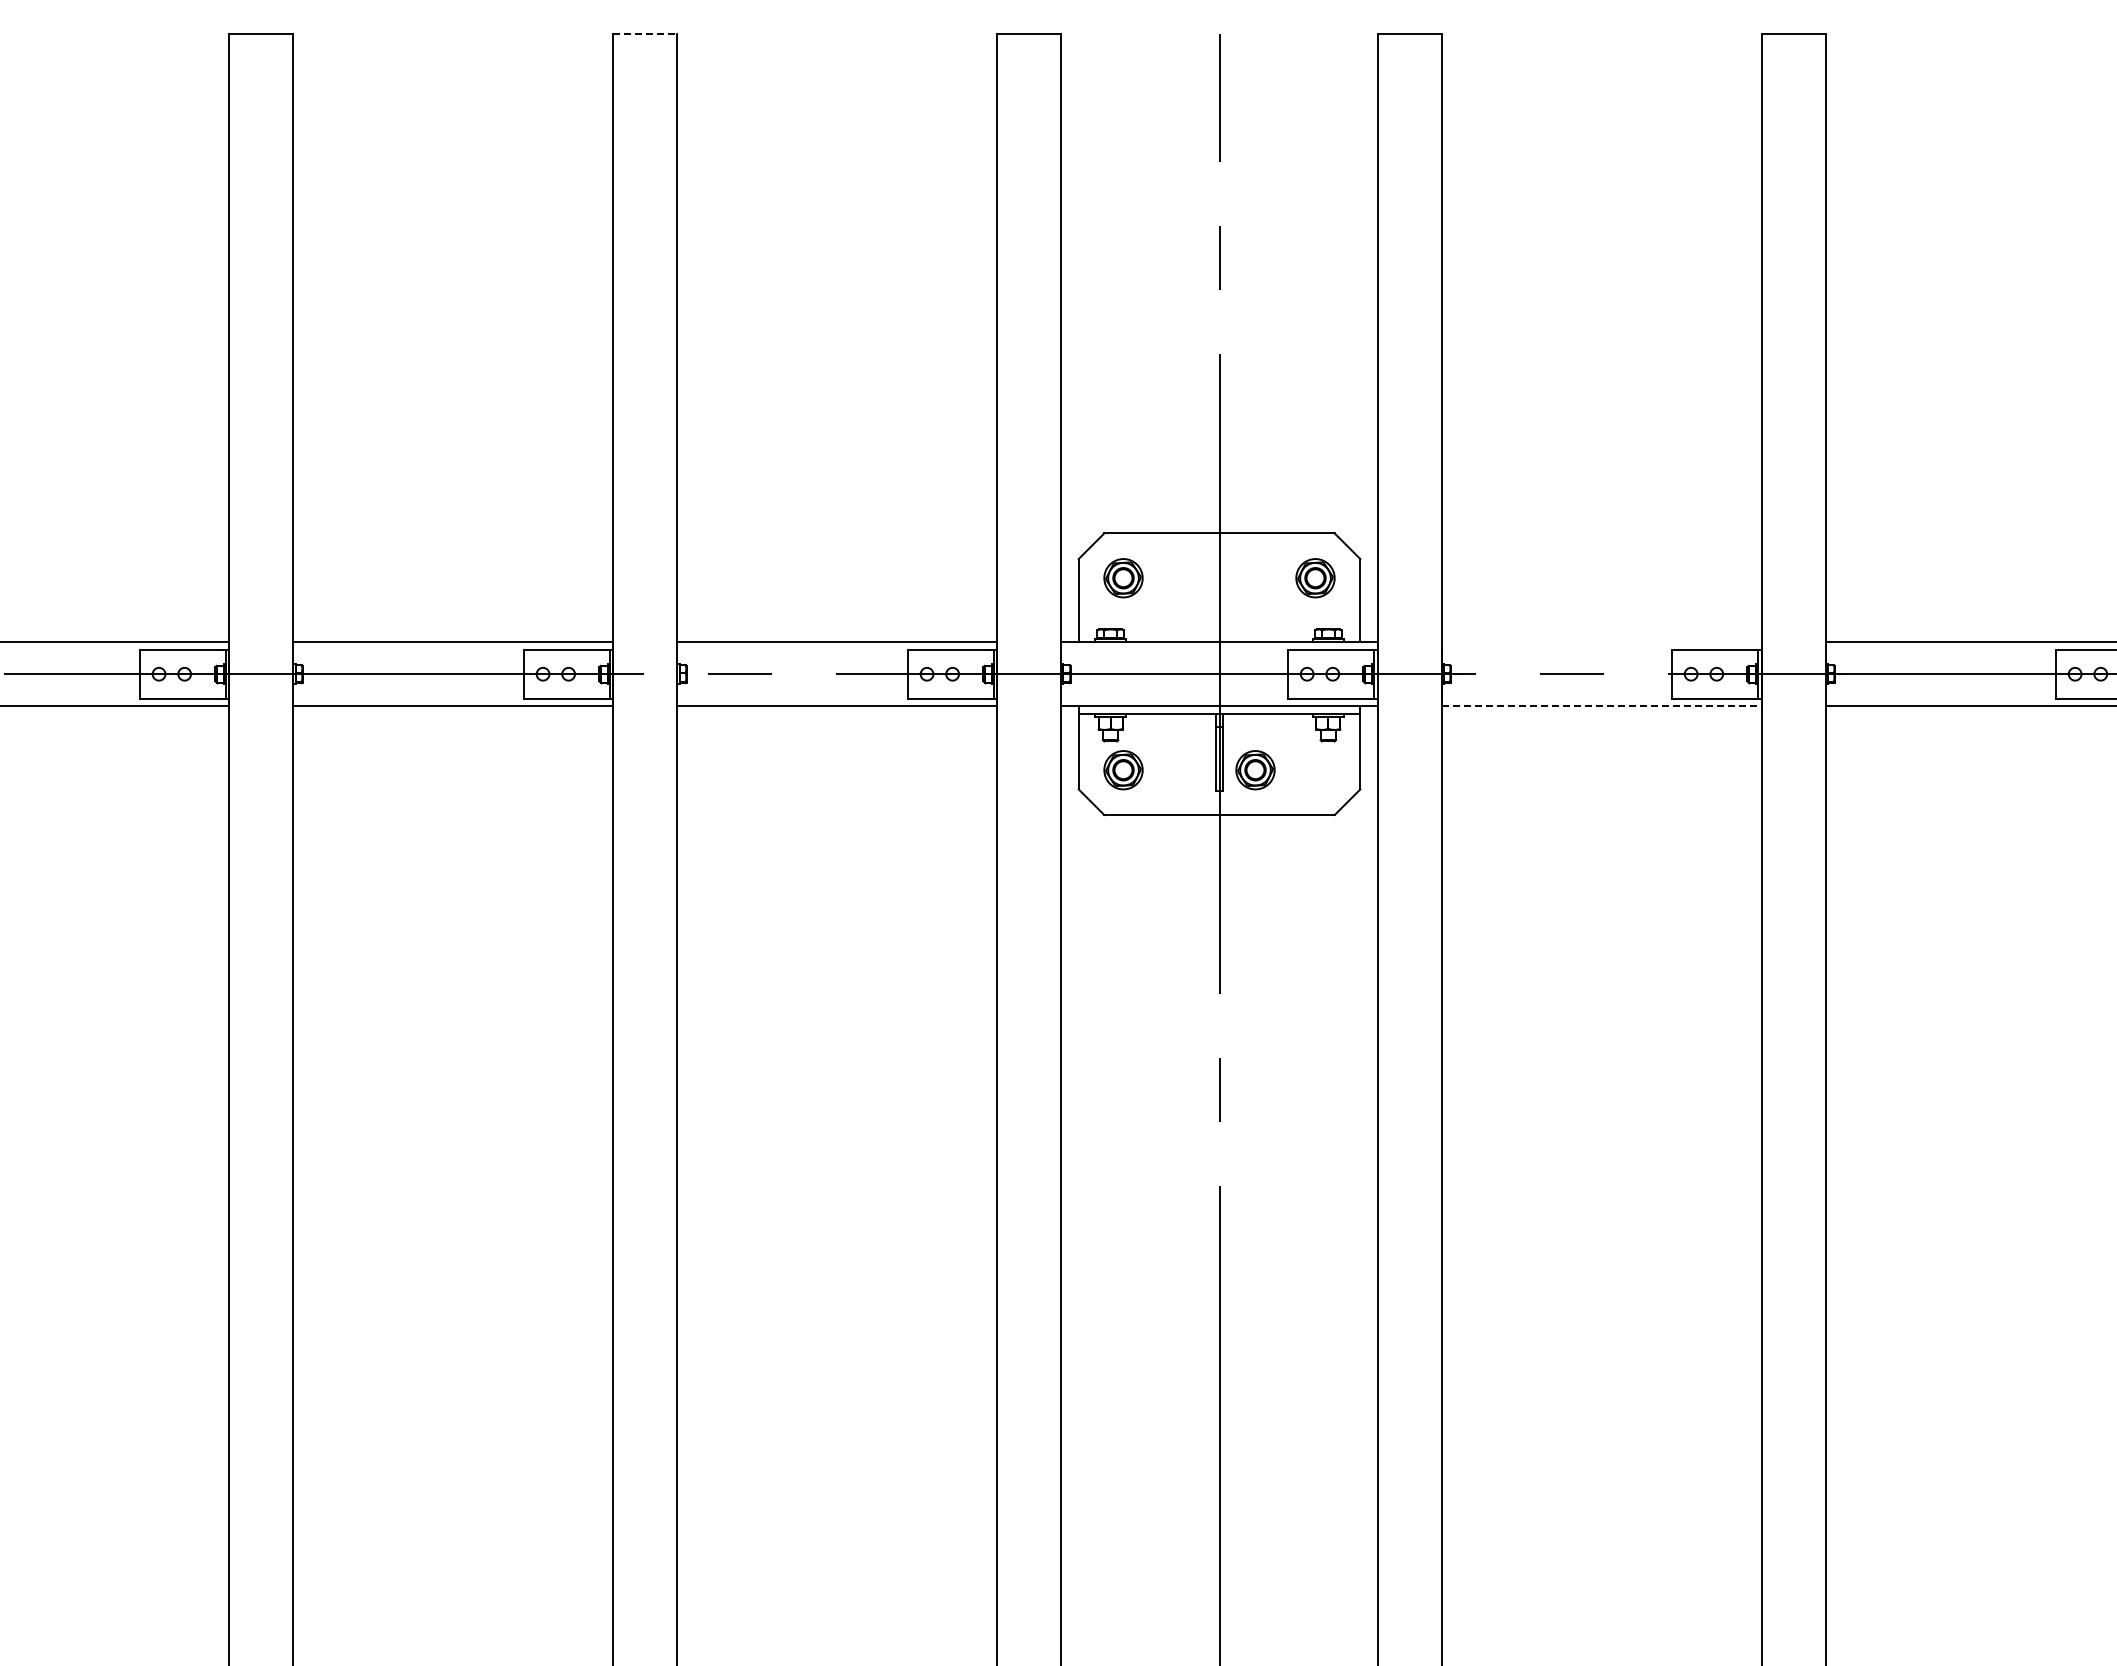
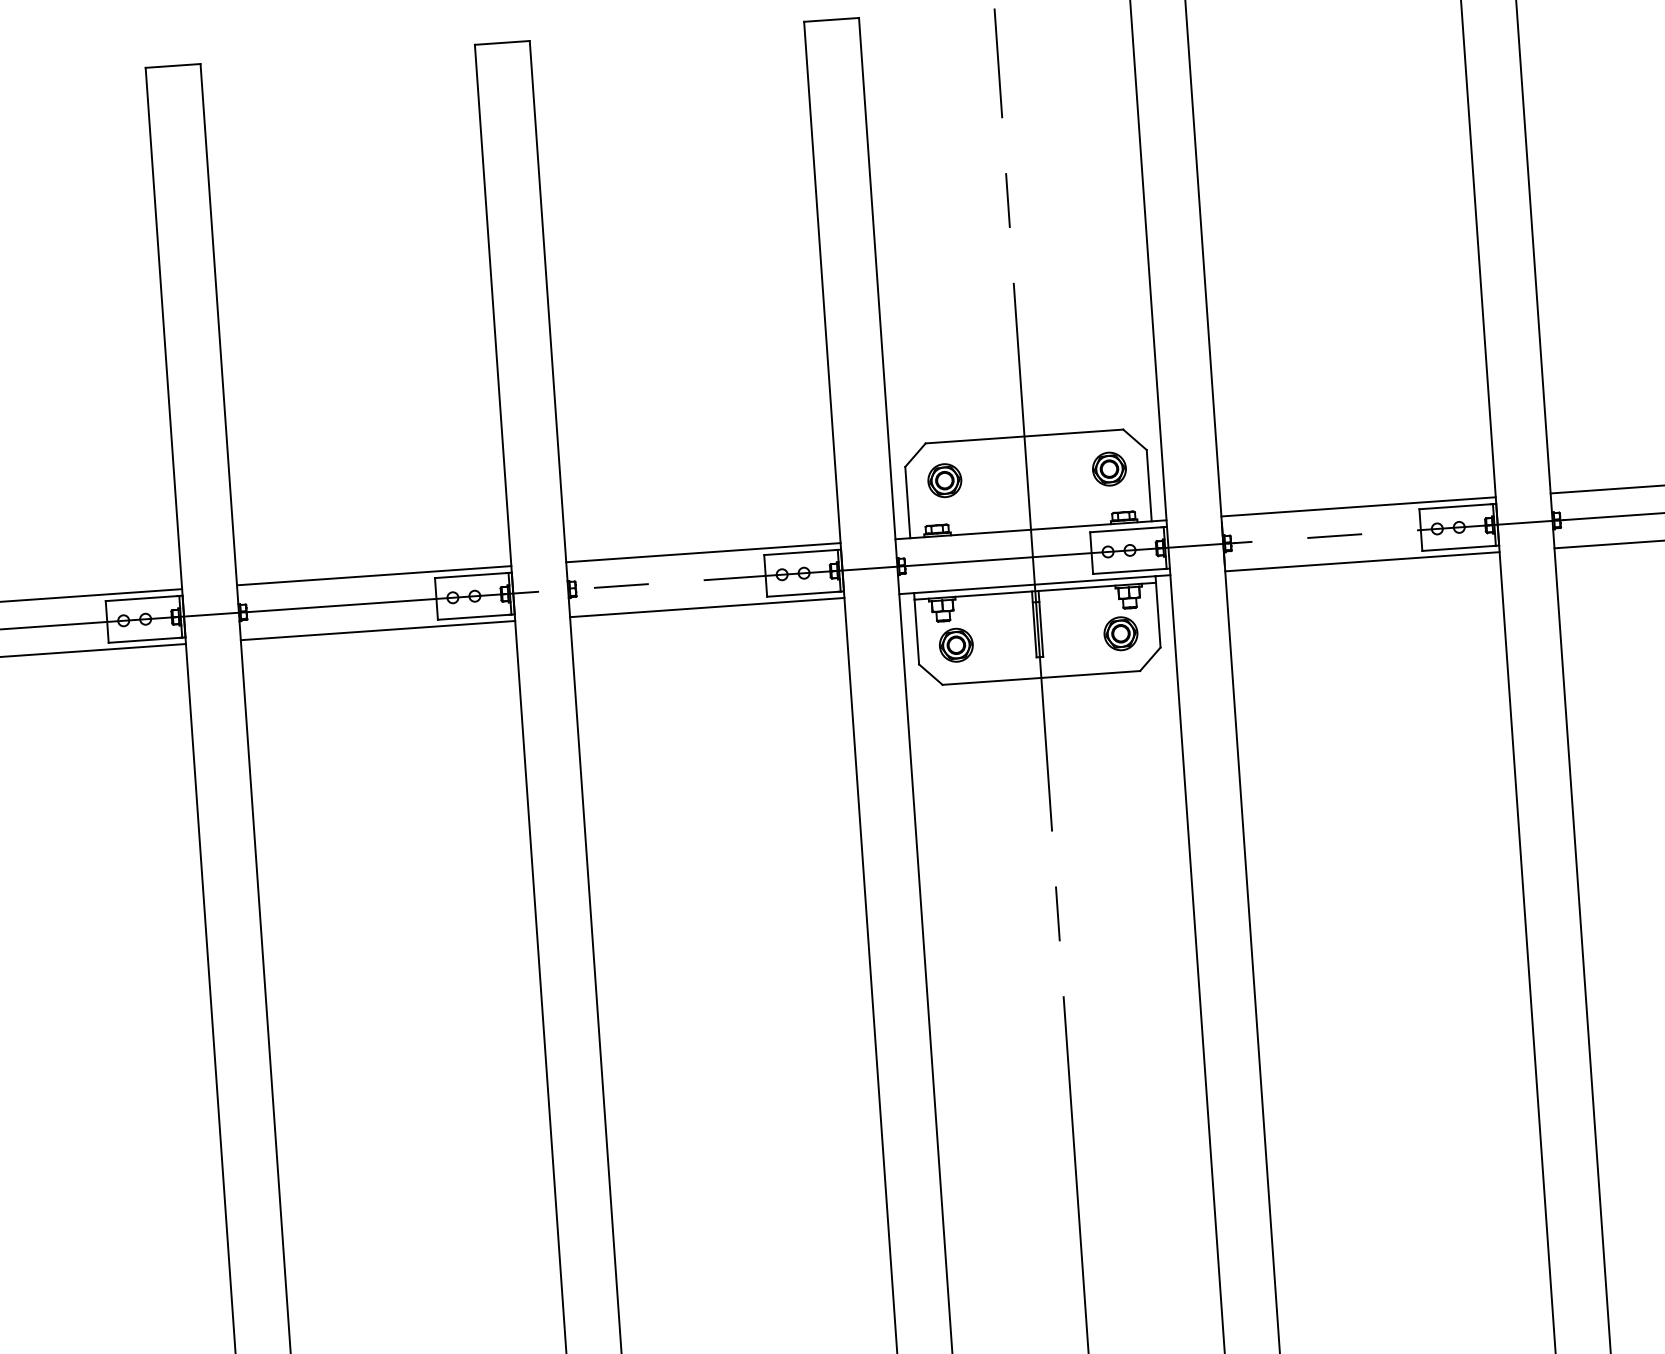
line: (645, 34) -> (502, 43), dashed -> solid
line: (1601, 642) -> (1358, 507), added
line: (1601, 706) -> (1362, 561), dashed -> solid
part: (1255, 770) -> (1120, 634), moved

